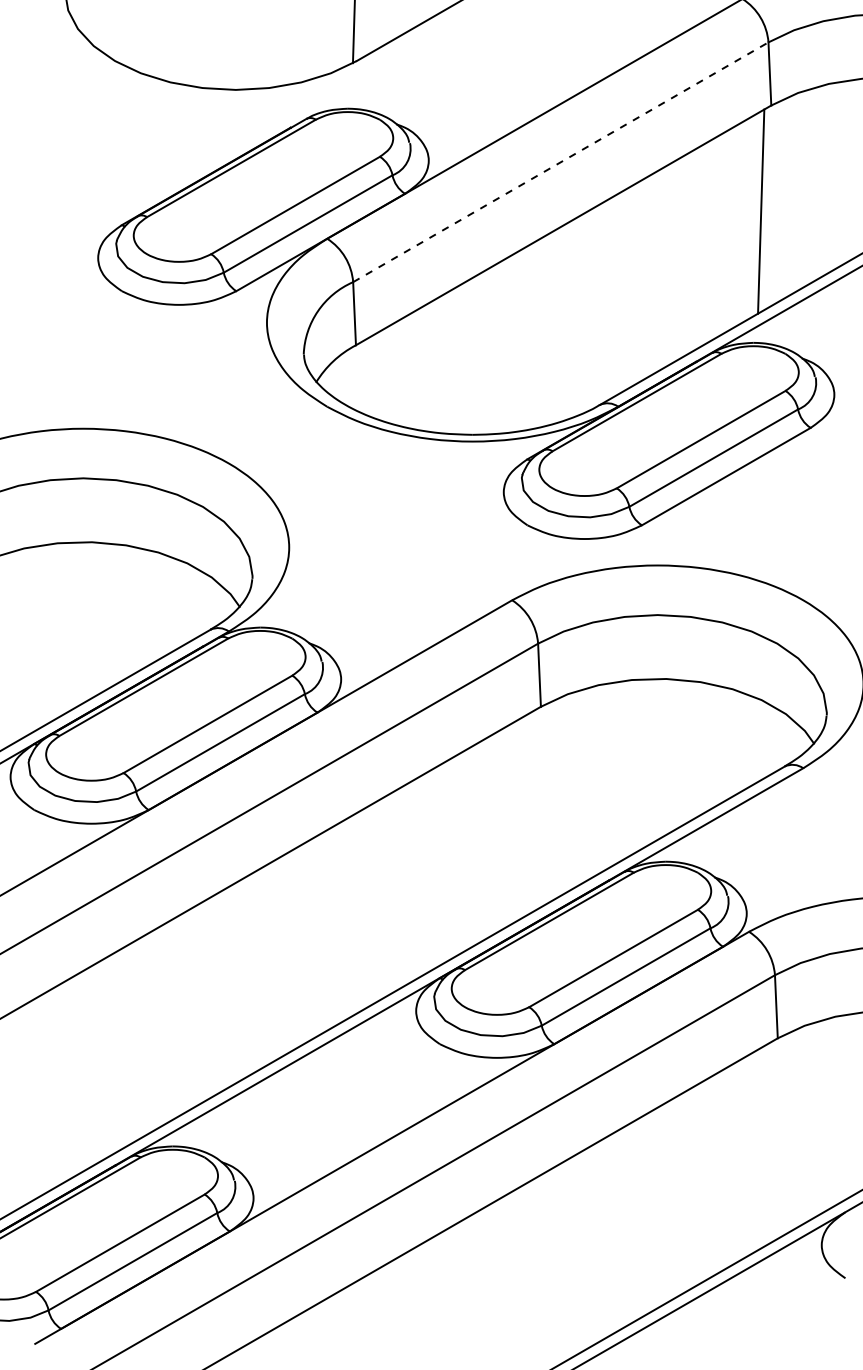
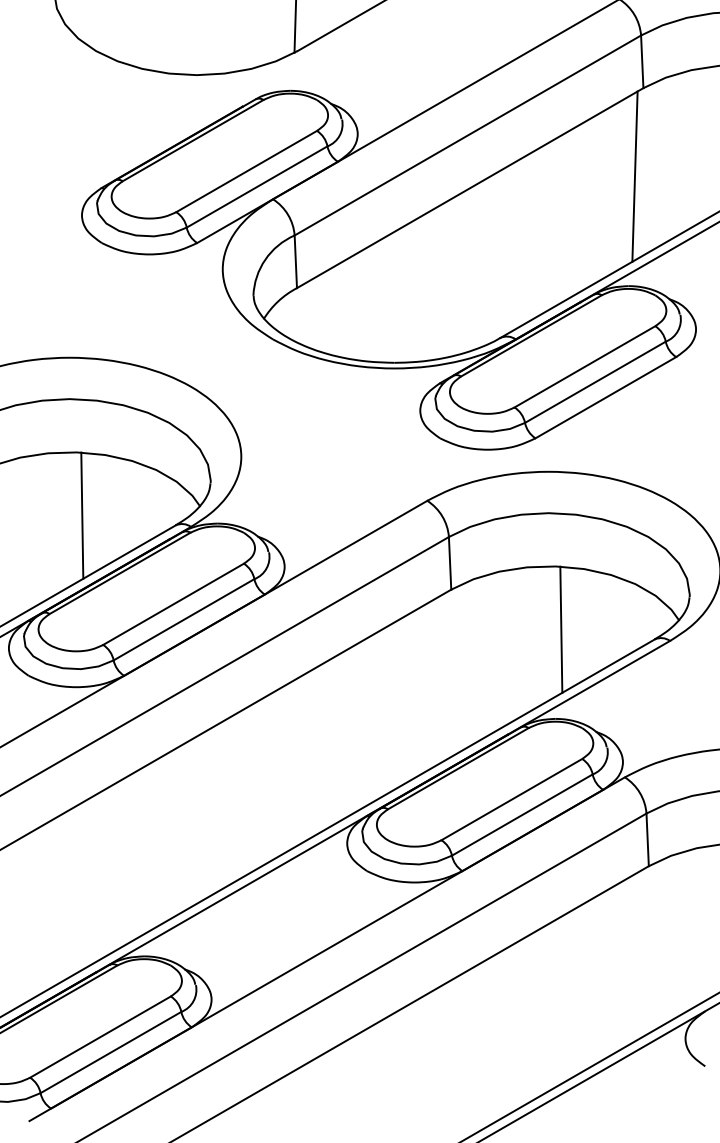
line: (560, 162) -> (467, 135), dashed -> solid
line: (98, 617) -> (82, 515), added
line: (672, 754) -> (561, 629), added

